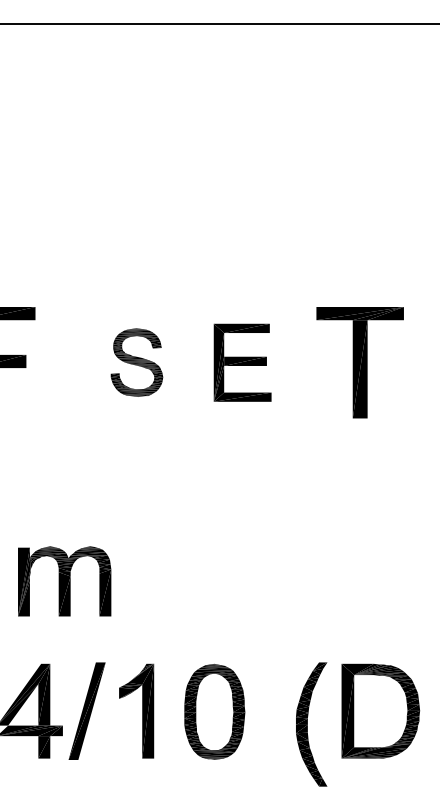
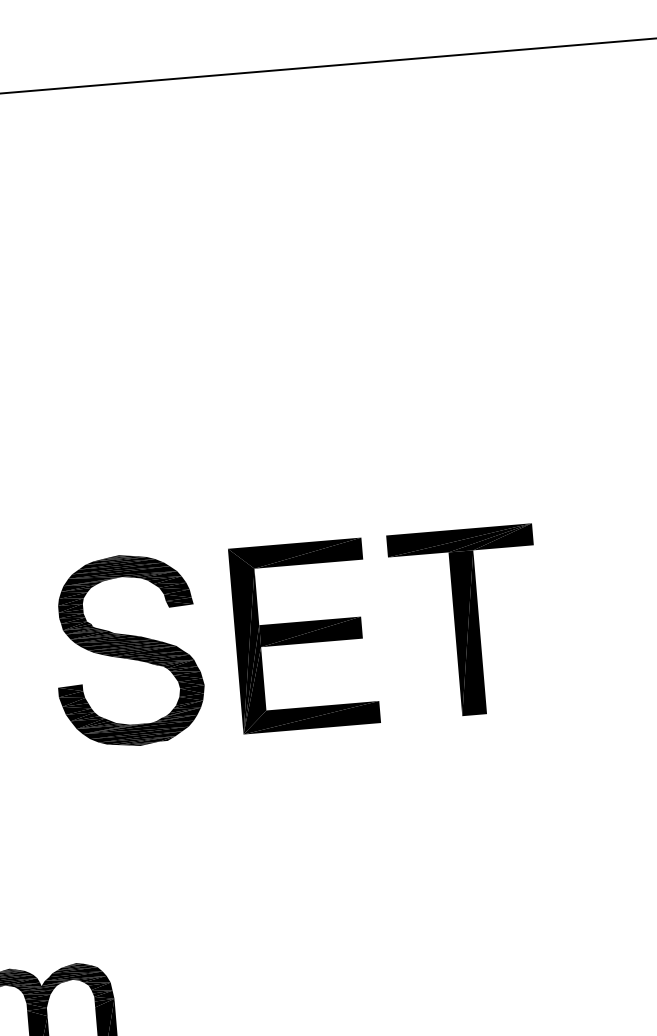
part: (136, 362) -> (127, 650), size x1.67
part: (242, 362) -> (304, 635), size x1.43
part: (359, 362) -> (465, 621), moved

